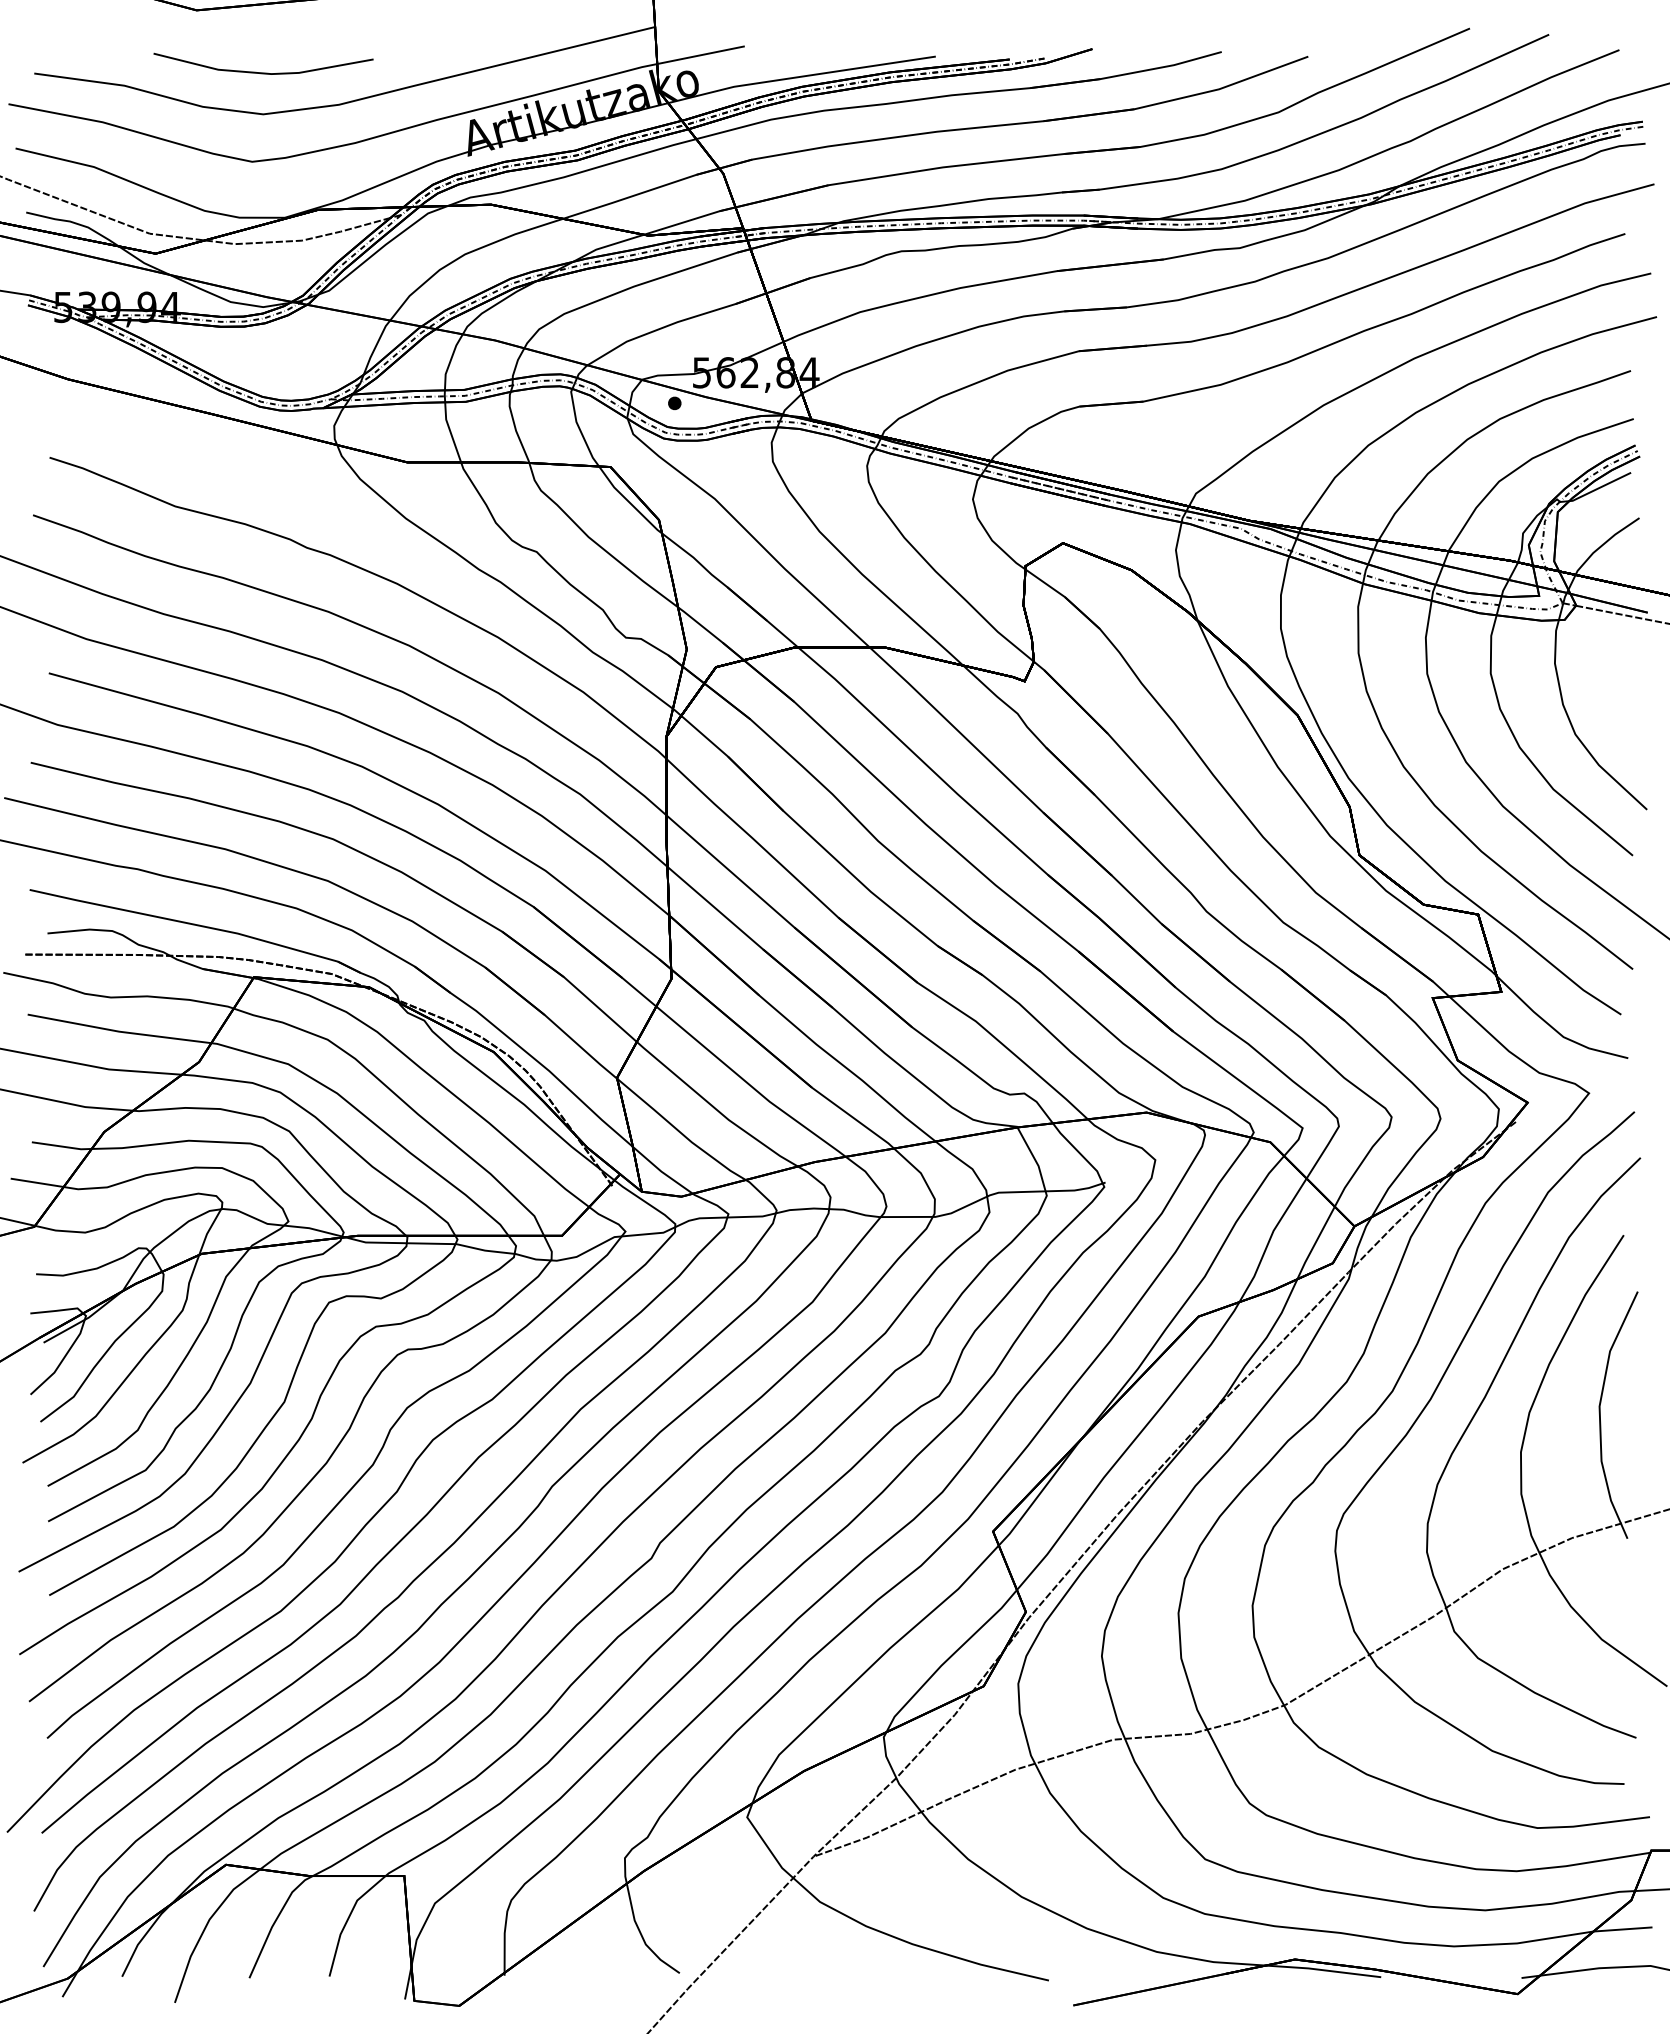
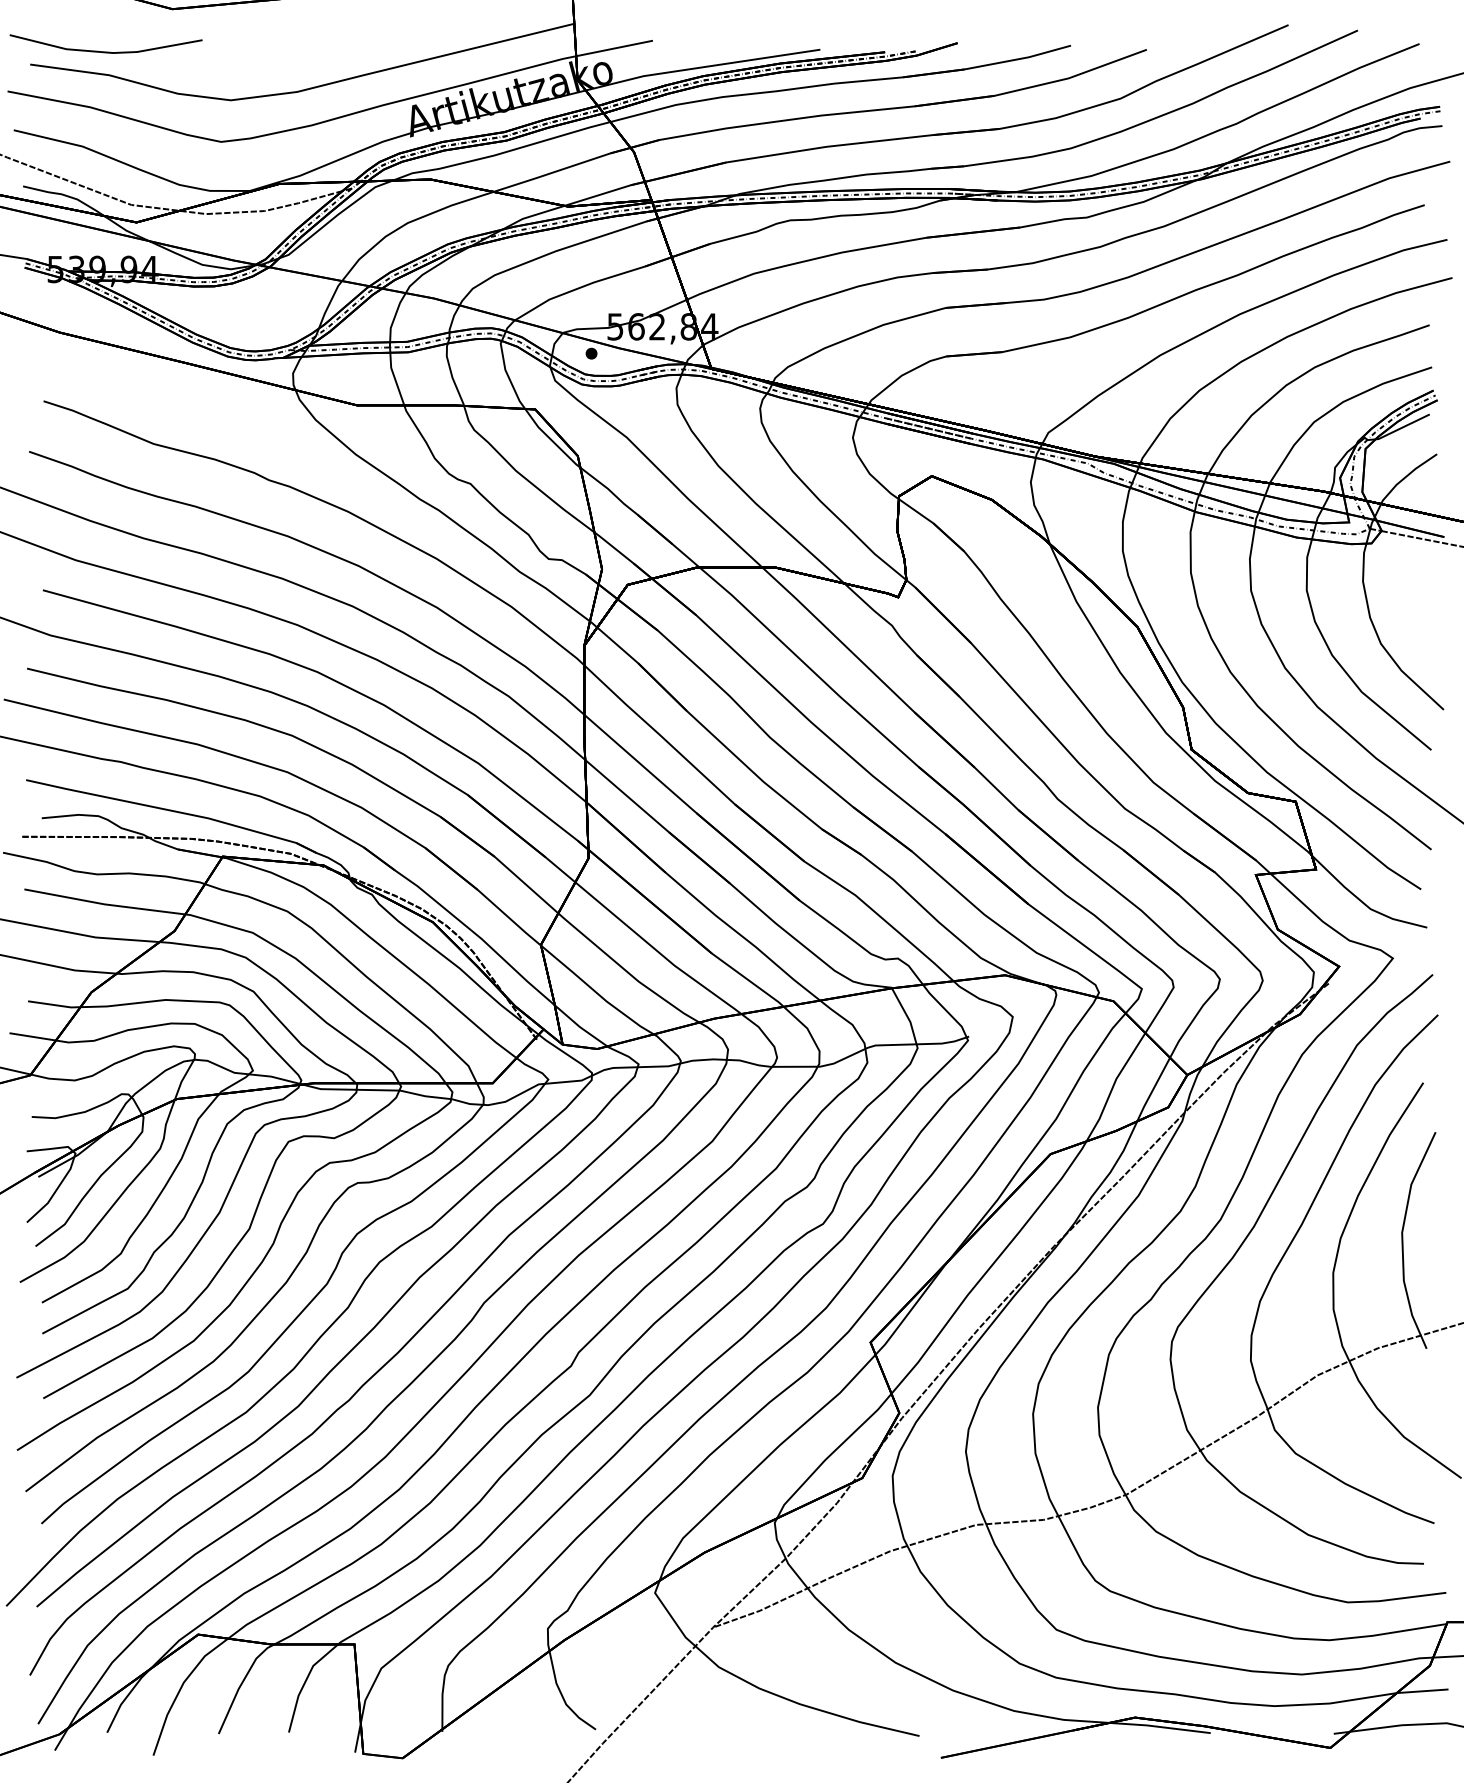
line: (262, 72) -> (105, 51), moved

